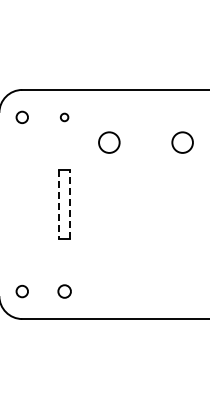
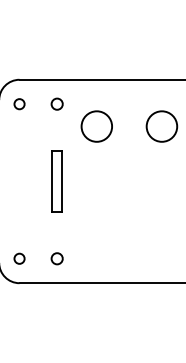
circle: (64, 117) -> (57, 104), size x1.67
circle: (109, 142) -> (96, 126), size x1.67
circle: (182, 142) -> (161, 126), size x1.67
line: (58, 204) -> (51, 181), dashed -> solid
line: (70, 204) -> (62, 181), dashed -> solid

